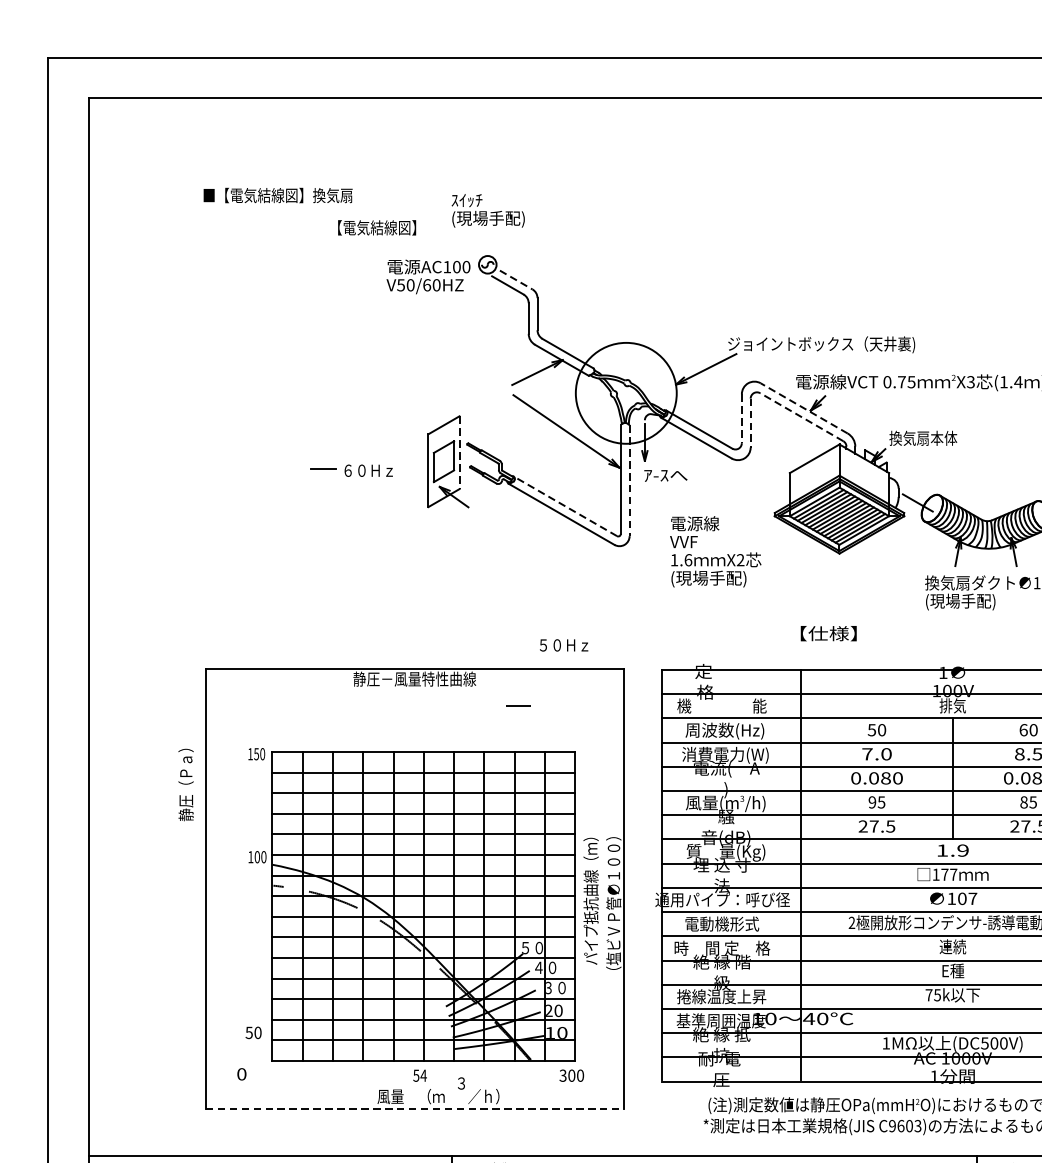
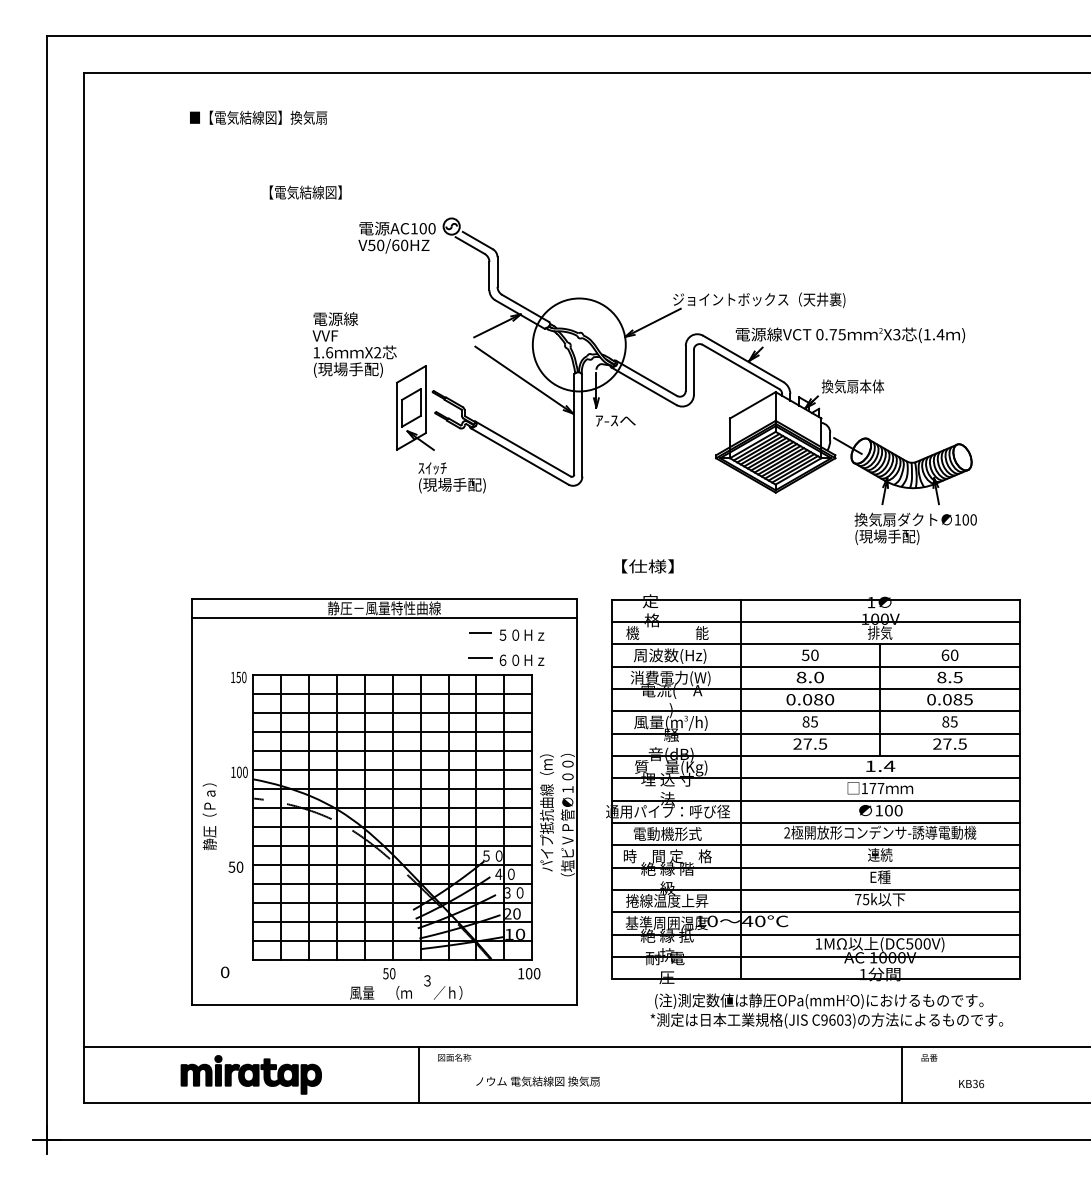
text: (278, 195) -> (258, 117), moved
text: (487, 210) -> (451, 477), moved
text: (376, 227) -> (305, 192), moved
line: (516, 279) -> (478, 240), dashed -> solid
line: (803, 407) -> (742, 358), dashed -> solid
line: (801, 416) -> (740, 366), dashed -> solid
line: (741, 418) -> (685, 368), dashed -> solid
line: (750, 423) -> (693, 372), dashed -> solid
line: (459, 452) -> (425, 399), dashed -> solid
part: (351, 469) -> (506, 659), moved
line: (629, 480) -> (582, 425), dashed -> solid
line: (565, 506) -> (523, 449), dashed -> solid
text: (715, 551) -> (354, 344), moved
text: (828, 633) -> (647, 566), moved
text: (563, 644) -> (521, 634), moved
line: (413, 689) -> (383, 617), added
text: (867, 754) -> (801, 677), 7.0 -> 8.0
text: (185, 784) -> (209, 816), moved
text: (871, 801) -> (805, 721), 95 -> 85
text: (962, 849) -> (889, 765), 1.9 -> 1.4
text: (972, 898) -> (898, 810), 107 -> 100
text: (253, 1032) -> (235, 866), moved
text: (423, 1075) -> (392, 973), 54 -> 50
text: (562, 1075) -> (520, 973), 300 -> 100
line: (414, 1109) -> (384, 1004), dashed -> solid

